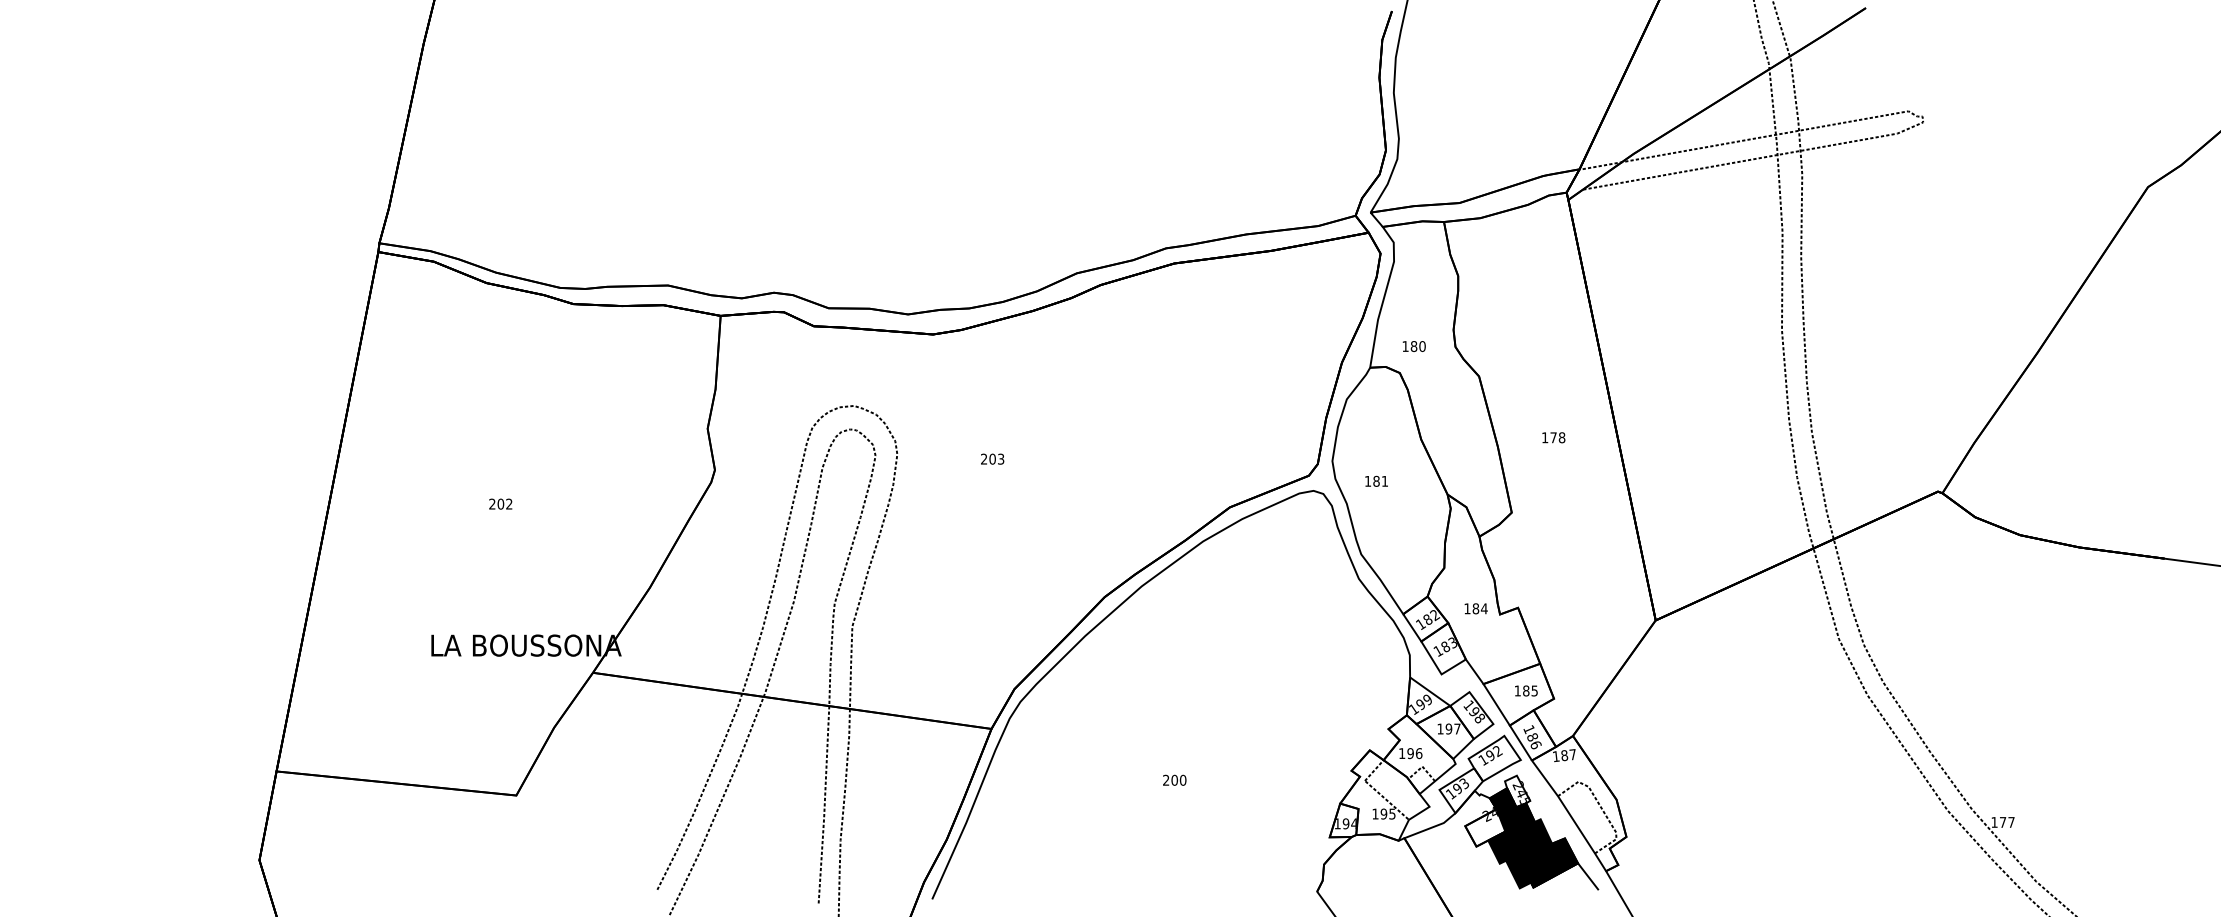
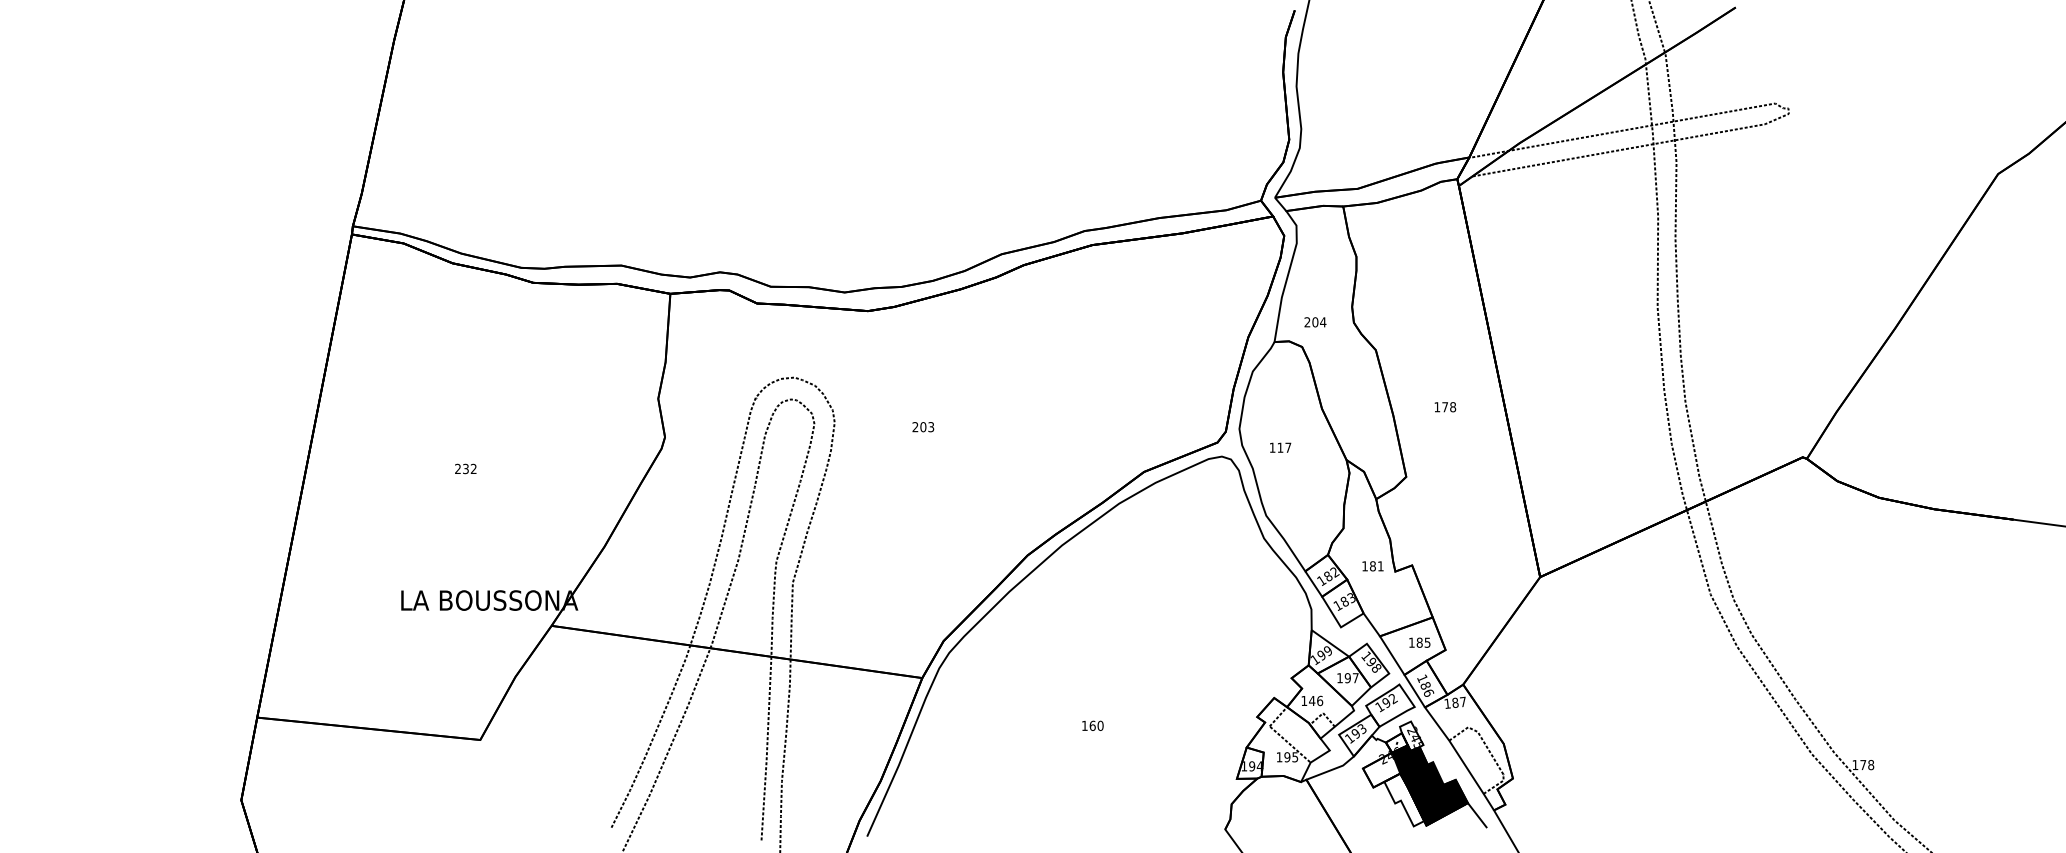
text: (1414, 346) -> (1315, 322), 180 -> 204
text: (1380, 481) -> (1284, 447), 181 -> 117
text: (500, 504) -> (465, 469), 202 -> 232
text: (1484, 609) -> (1380, 566), 184 -> 181
text: (1410, 753) -> (1312, 700), 196 -> 146
text: (1170, 779) -> (1088, 725), 200 -> 160
fill: (1501, 798) -> (1396, 742), removed
text: (2011, 822) -> (1871, 765), 177 -> 178
fill: (1509, 859) -> (1404, 799), removed

